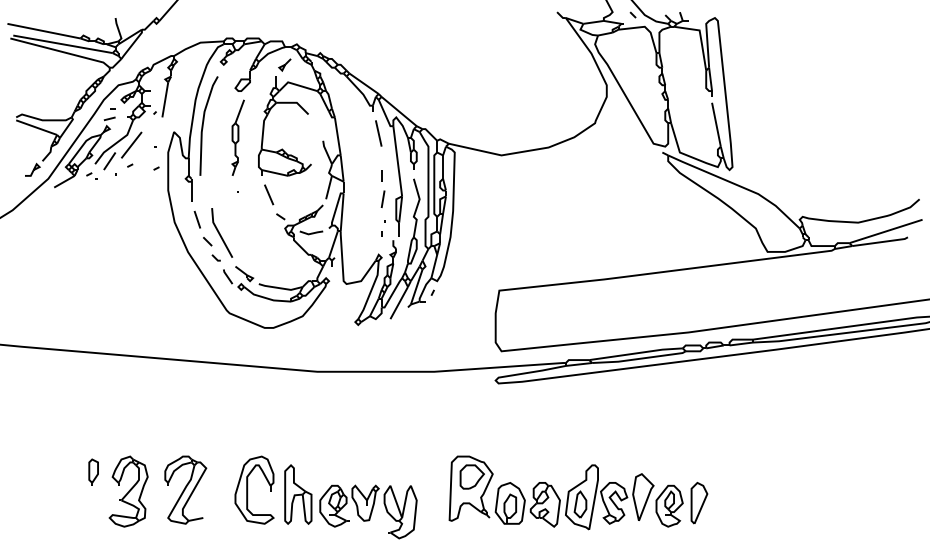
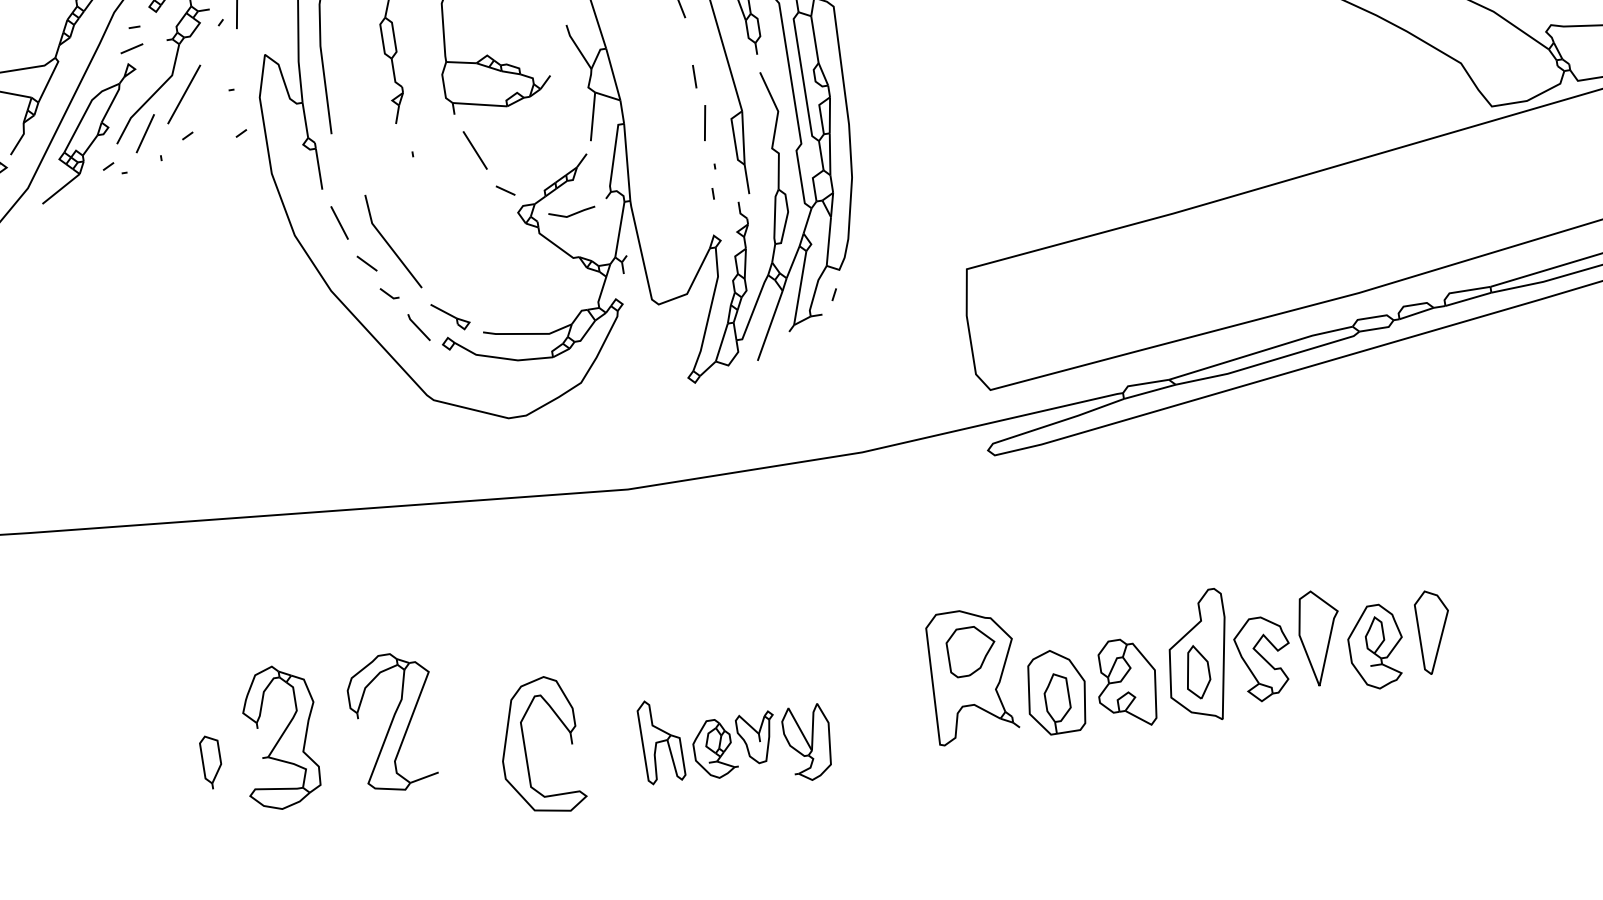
part: (185, 489) -> (393, 721), moved
part: (128, 491) -> (279, 737), moved
part: (350, 501) -> (735, 738), size x0.7

